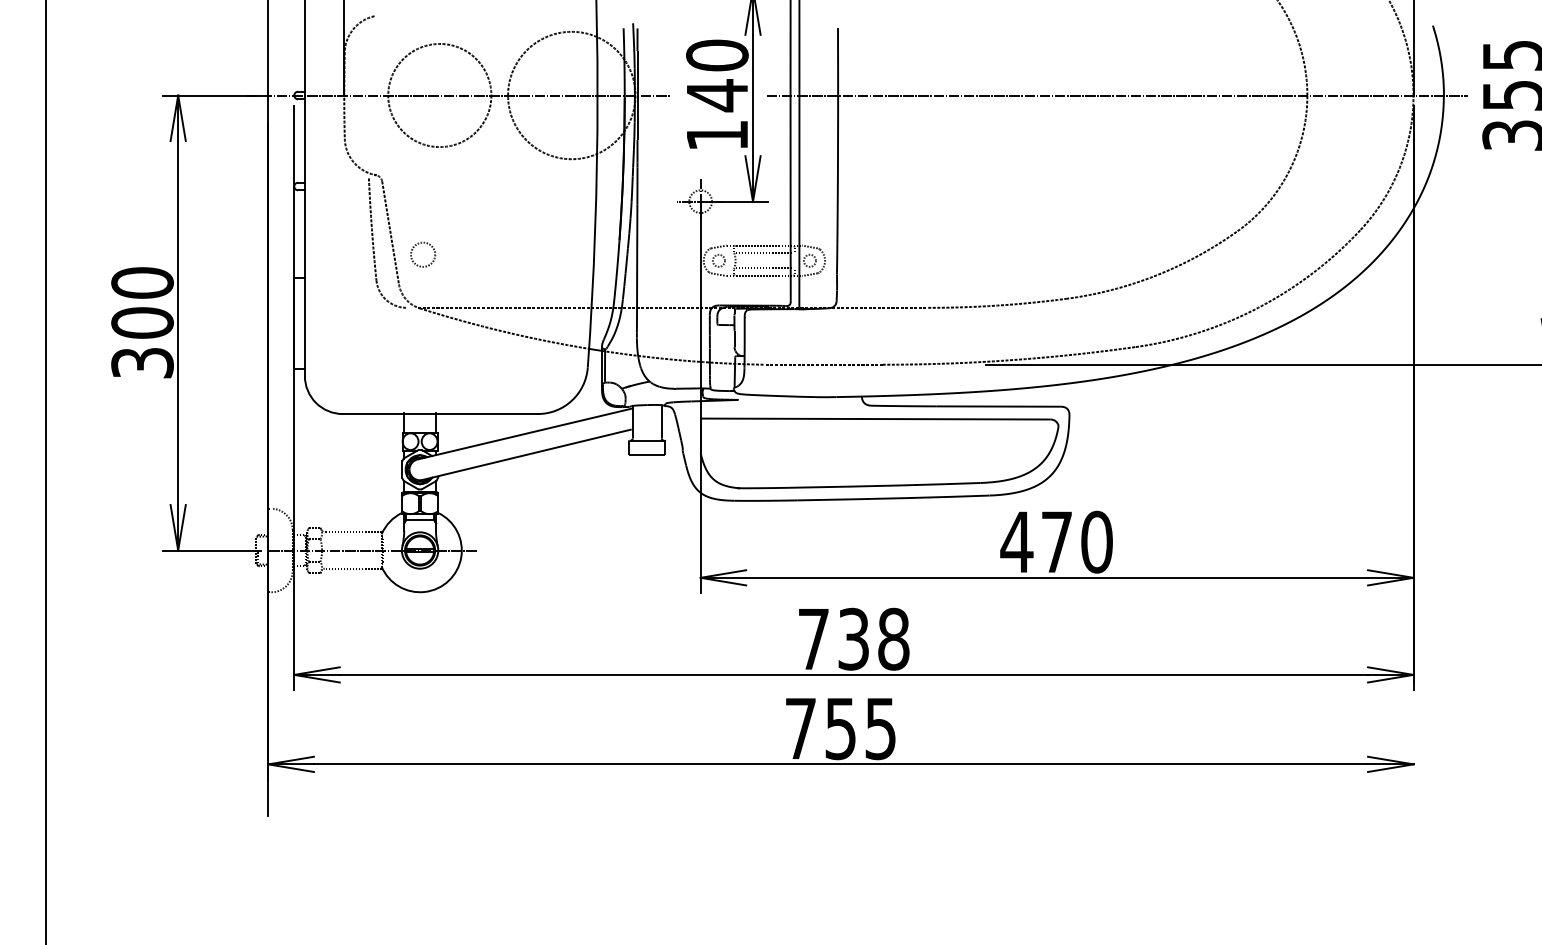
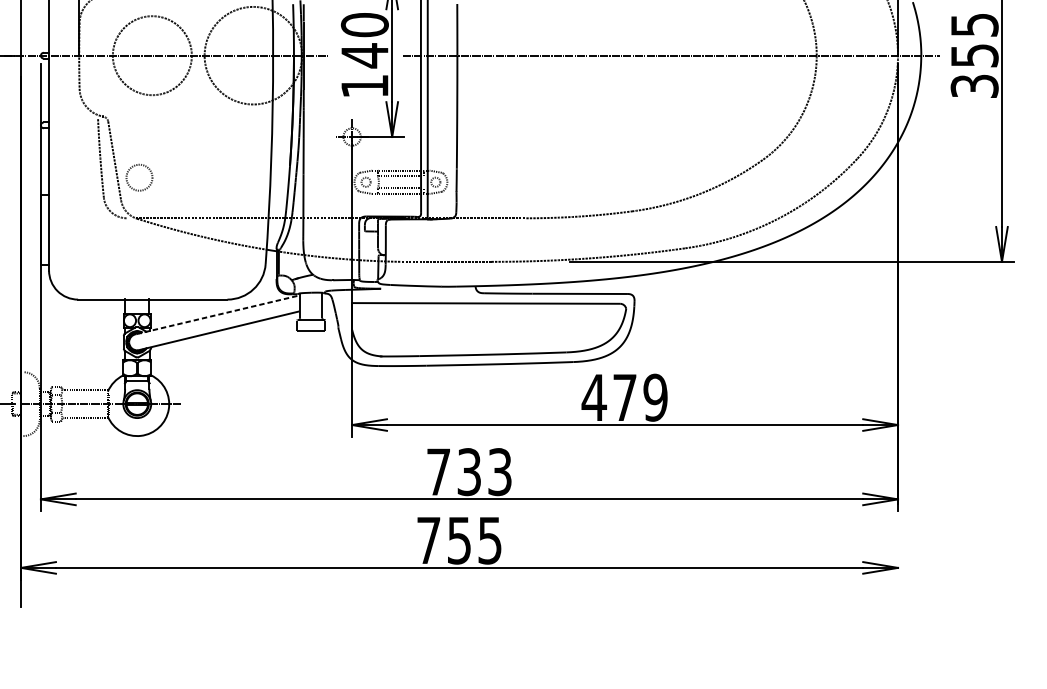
circle: (423, 254) -> (139, 177), size x1.4
line: (525, 433) -> (217, 314), solid -> dashed
text: (1096, 541) -> (655, 397), 470 -> 479
text: (893, 638) -> (499, 471), 738 -> 733

